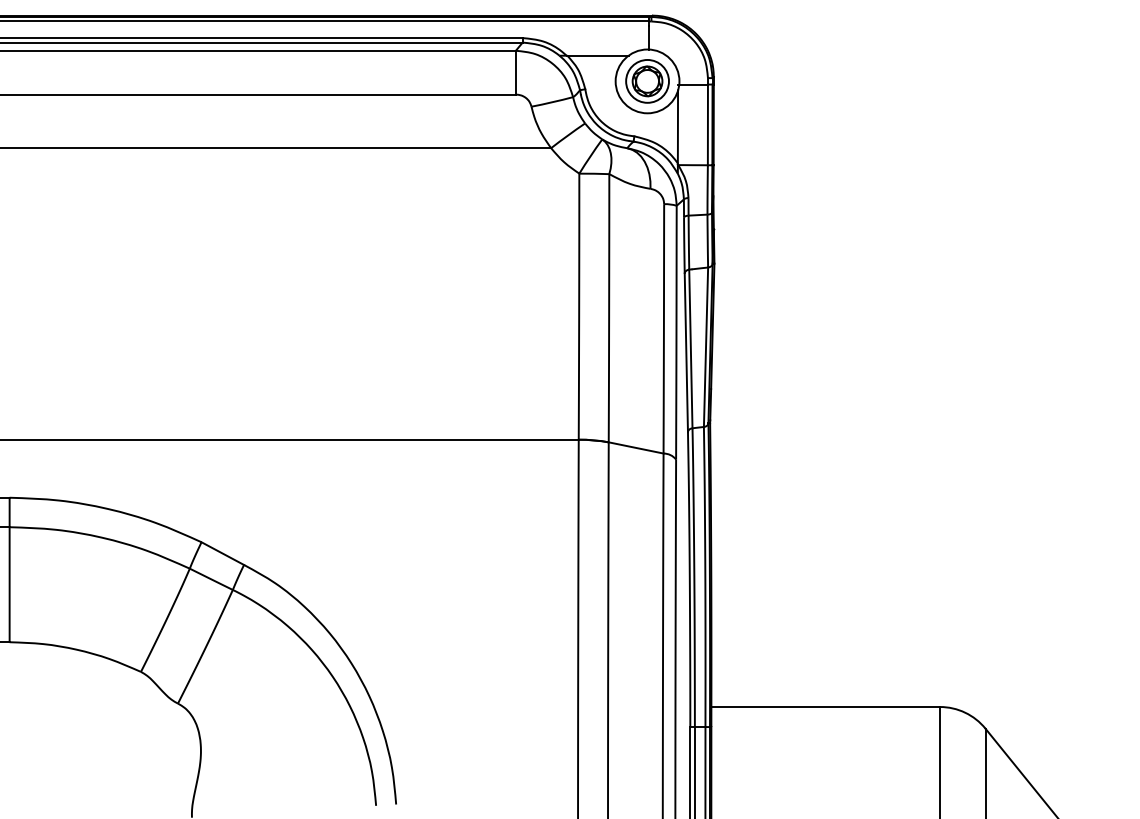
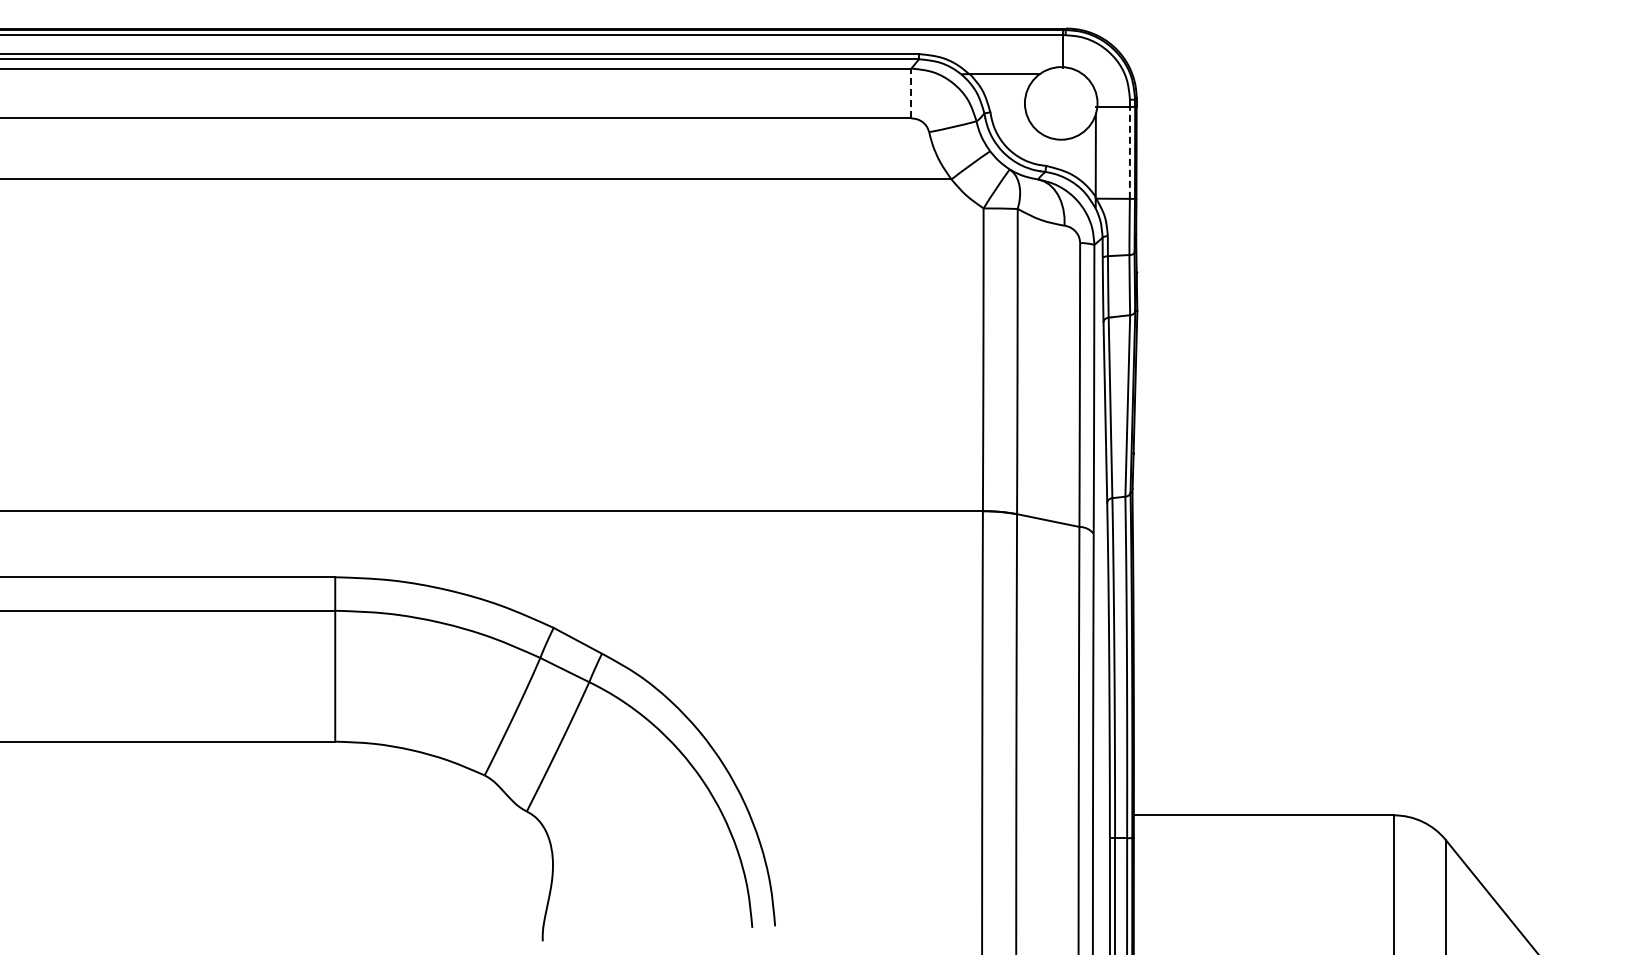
line: (515, 72) -> (911, 93), solid -> dashed
part: (647, 81) -> (1061, 103), removed
line: (707, 124) -> (1129, 152), solid -> dashed

